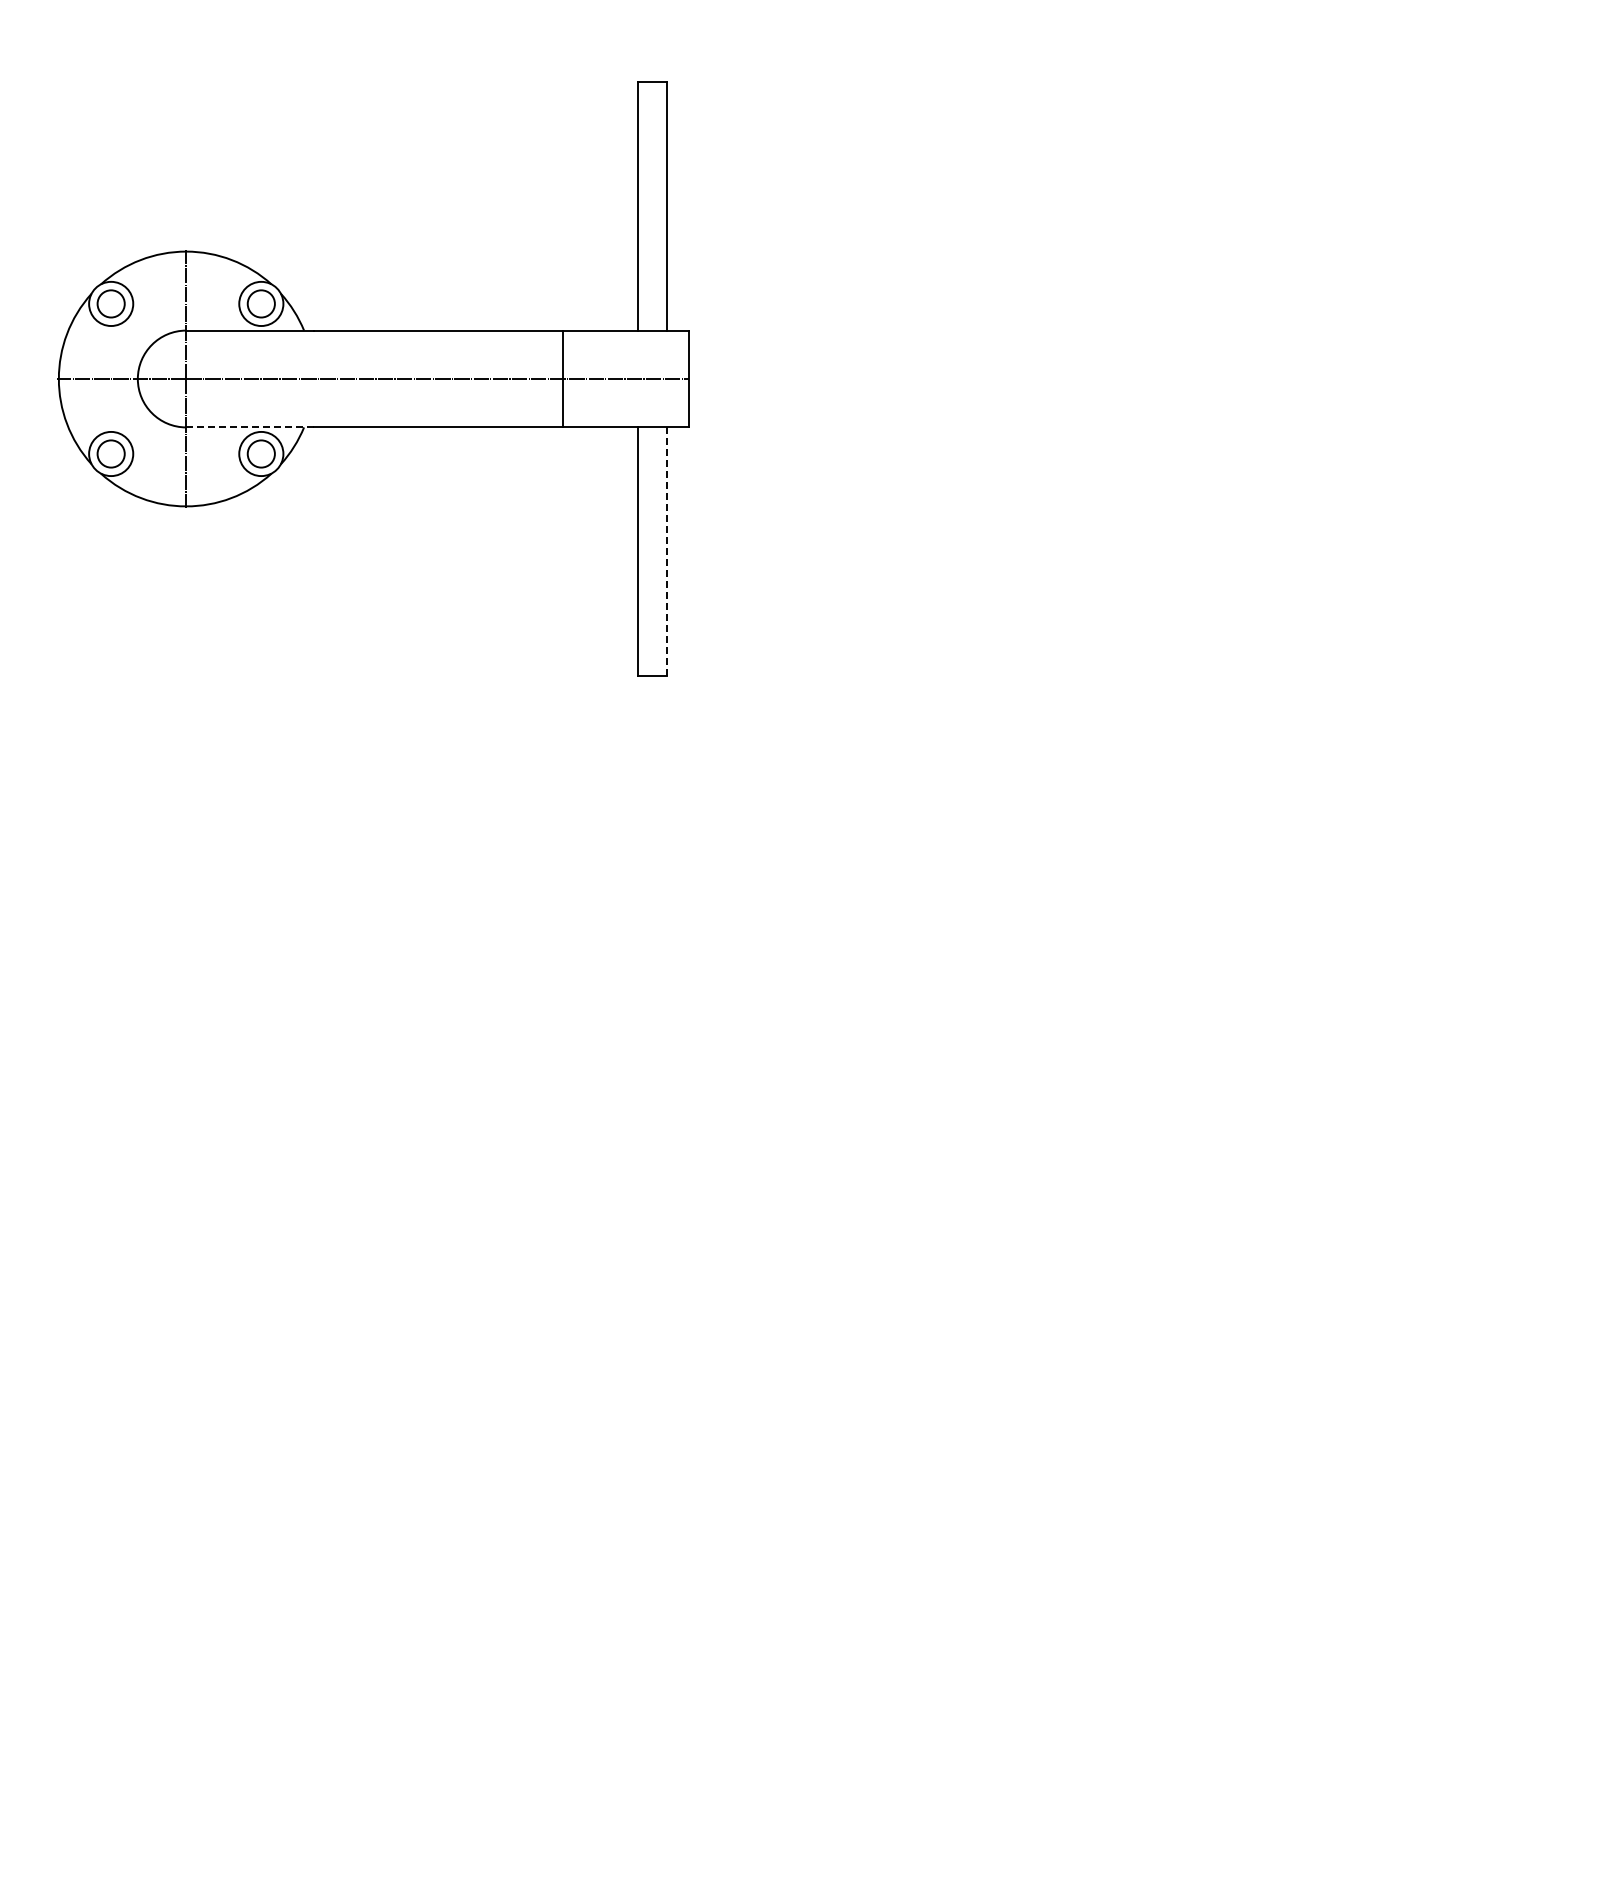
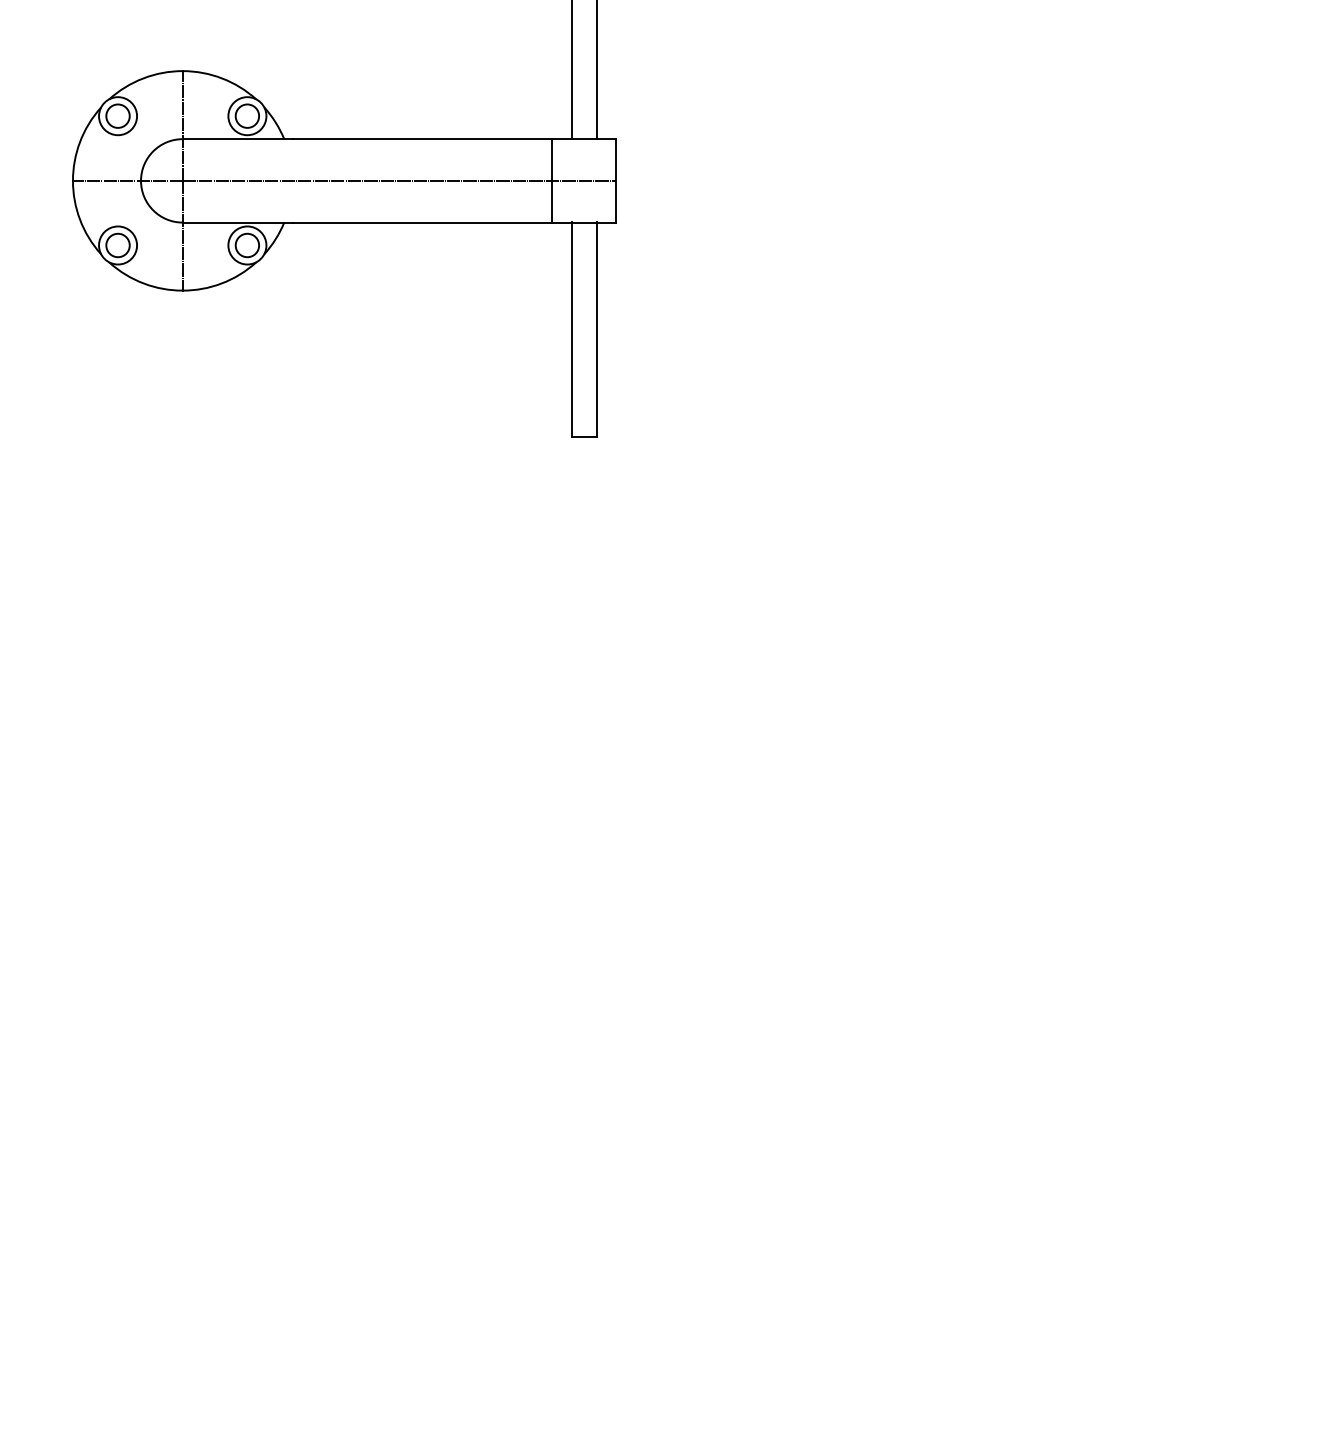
line: (563, 378) -> (552, 180), moved
line: (249, 427) -> (237, 222), dashed -> solid
line: (667, 551) -> (597, 329), dashed -> solid

